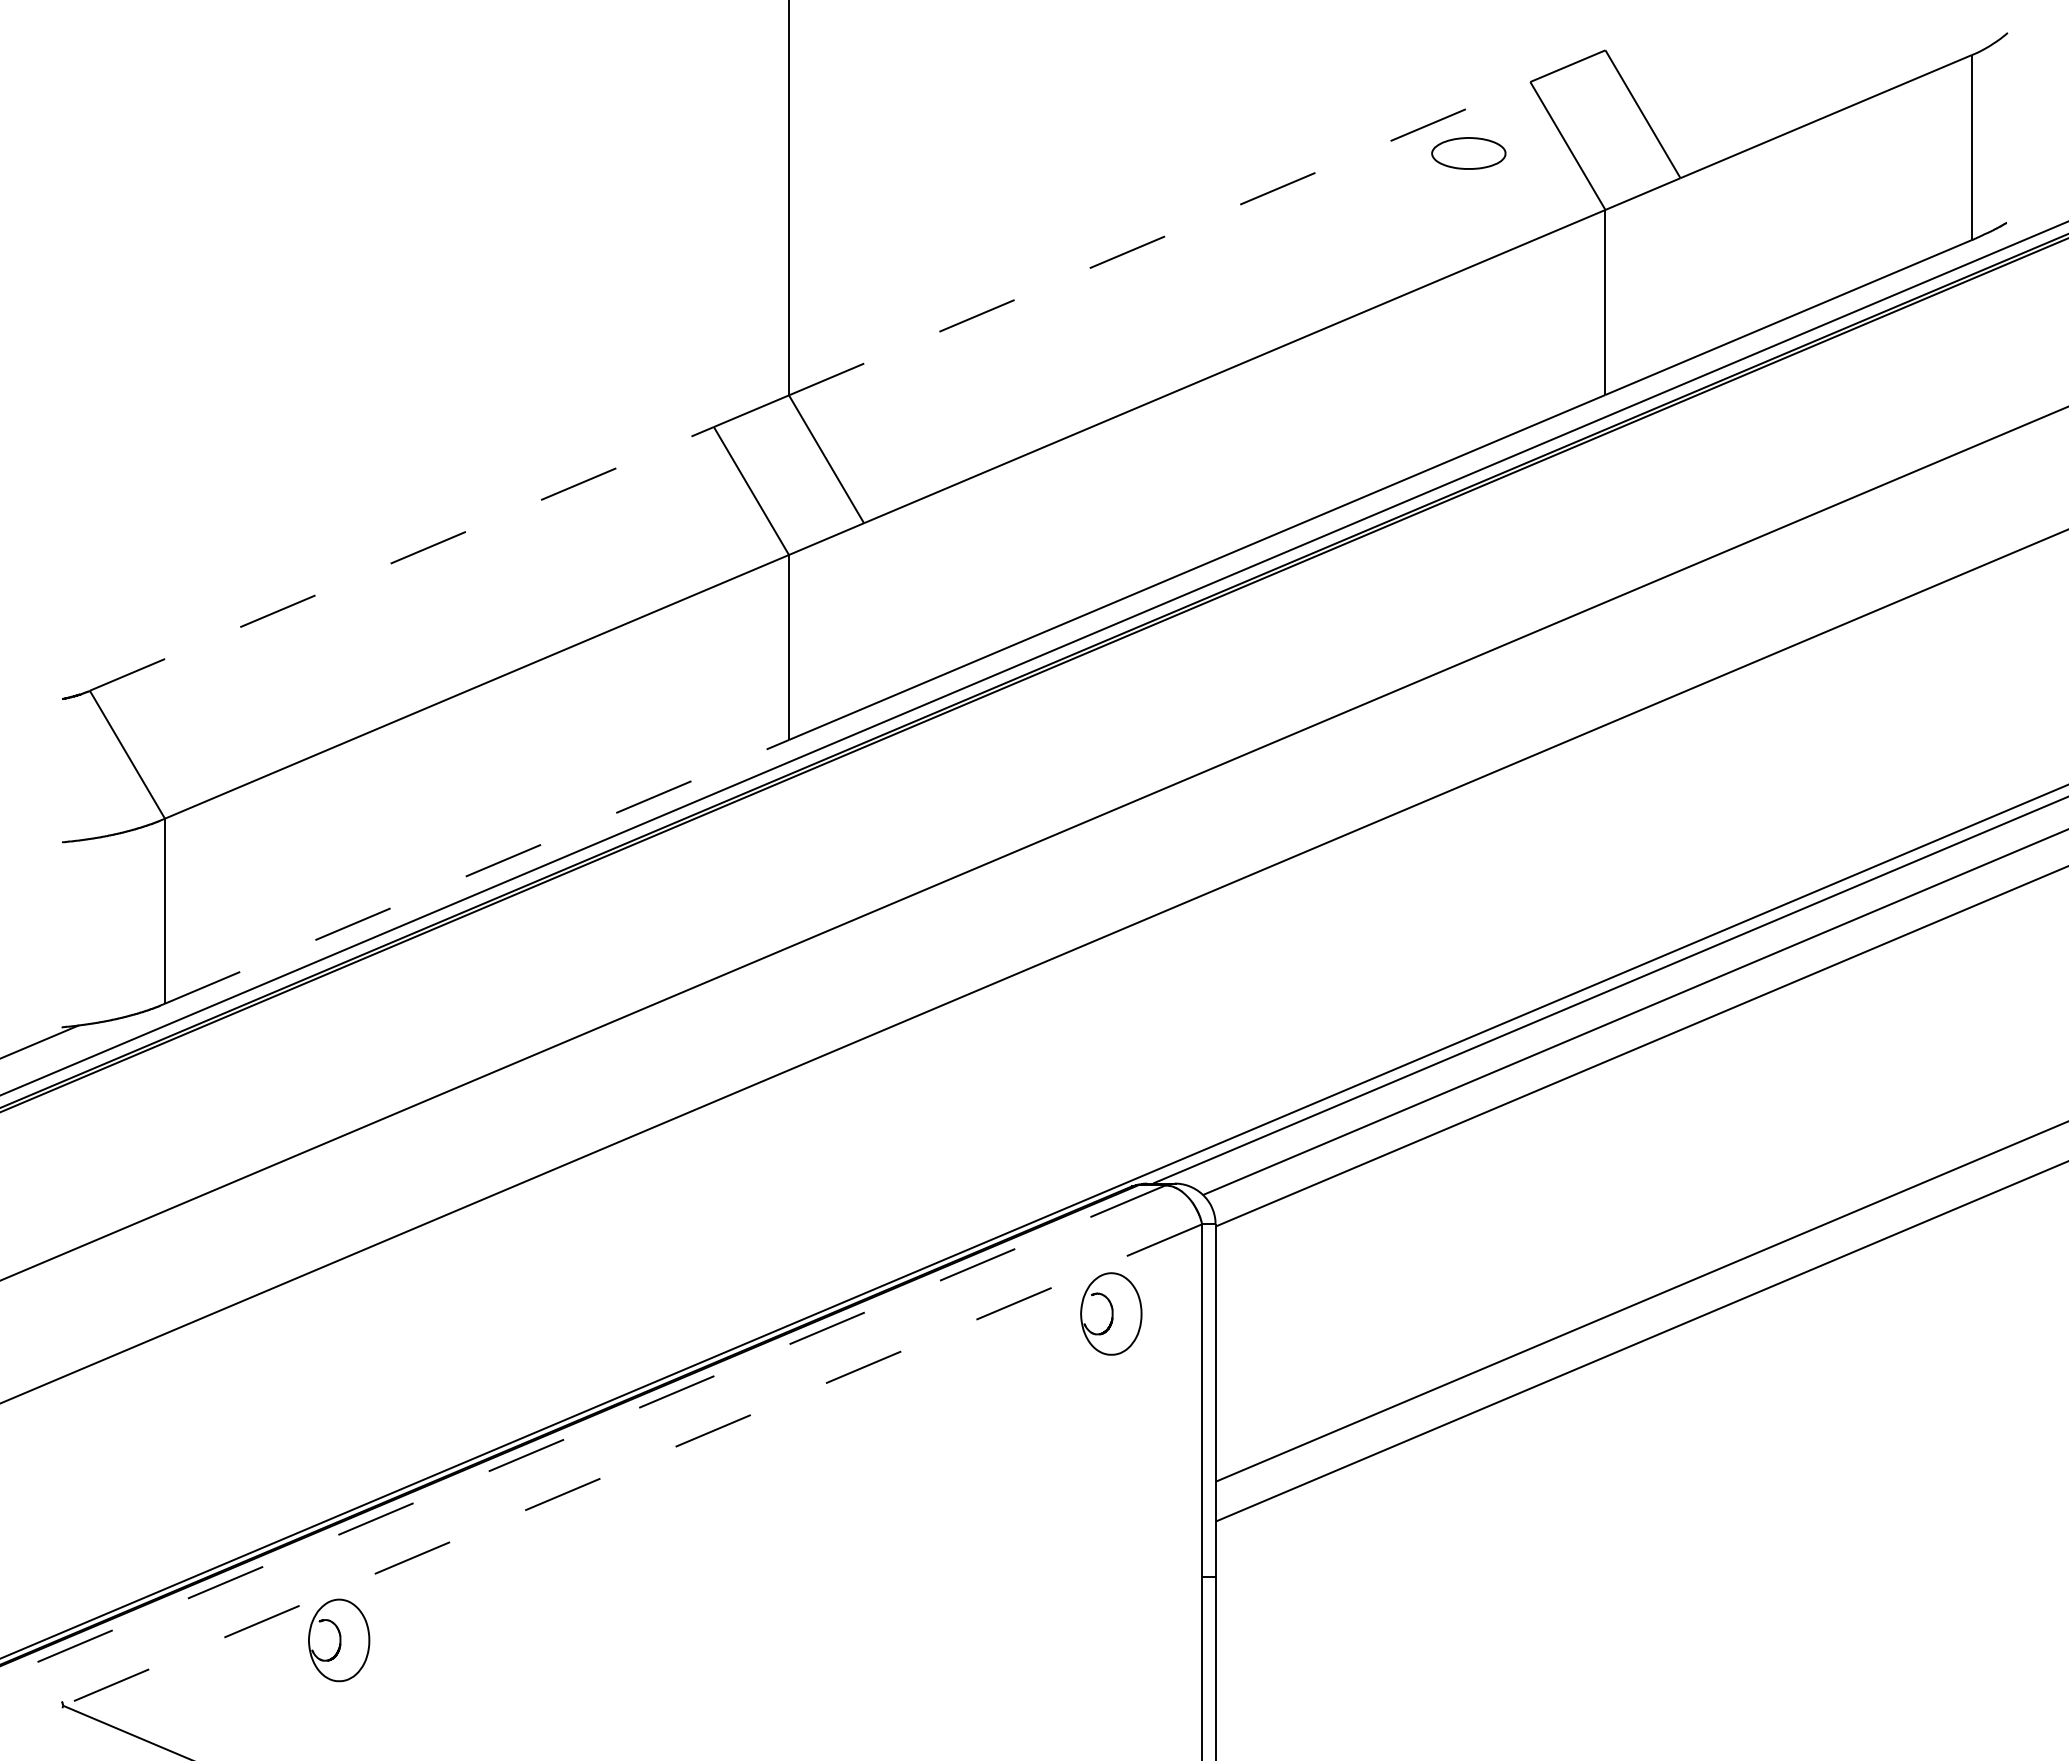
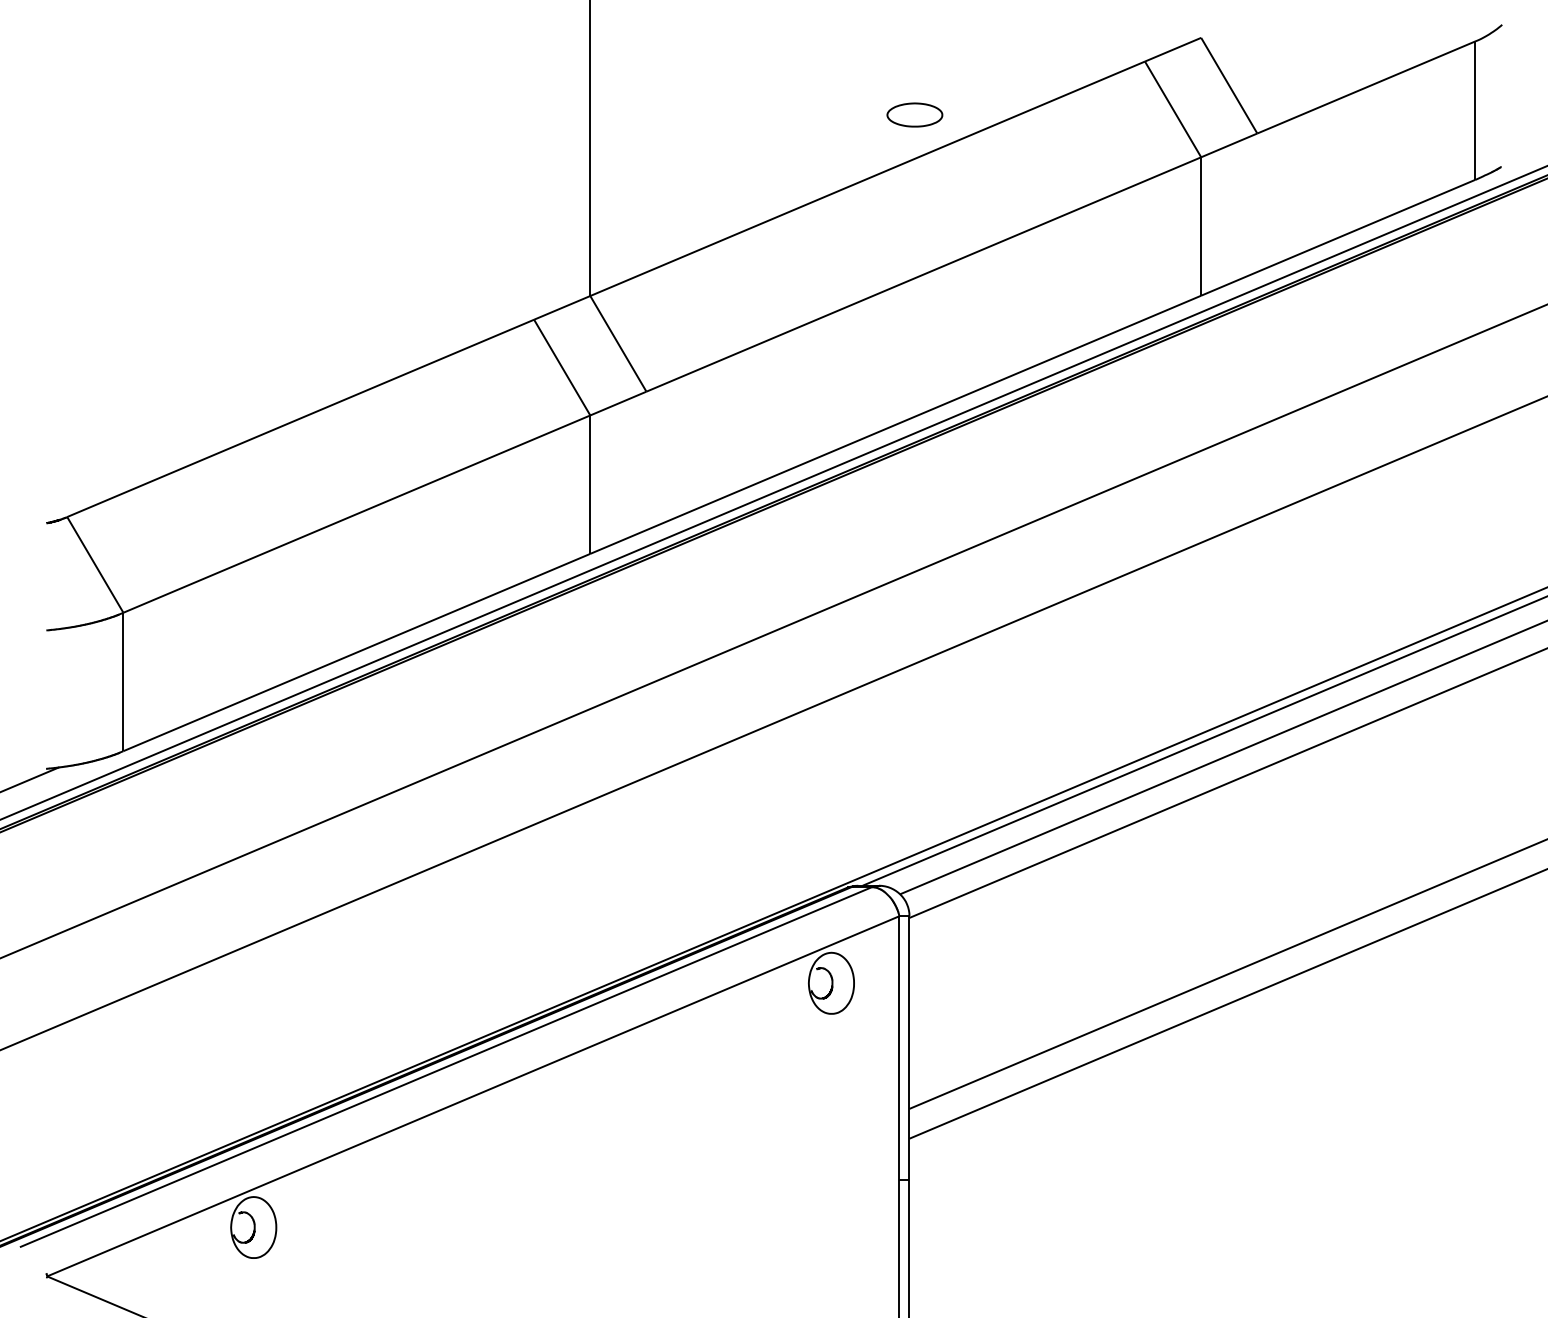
part: (1468, 153) -> (914, 115), moved
line: (1160, 238) -> (868, 178), dashed -> solid
line: (401, 558) -> (300, 418), dashed -> solid
line: (477, 871) -> (357, 652), dashed -> solid
line: (595, 1426) -> (445, 1067), dashed -> solid
line: (632, 1465) -> (473, 1096), dashed -> solid

